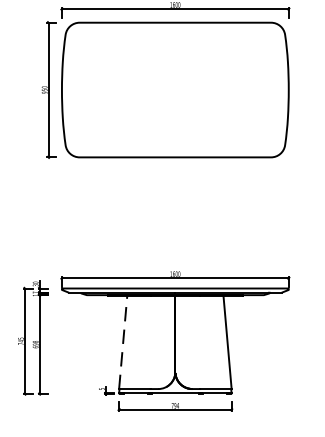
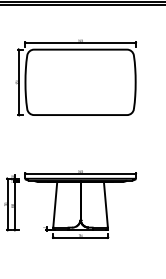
line: (123, 341) -> (55, 204), dashed -> solid

